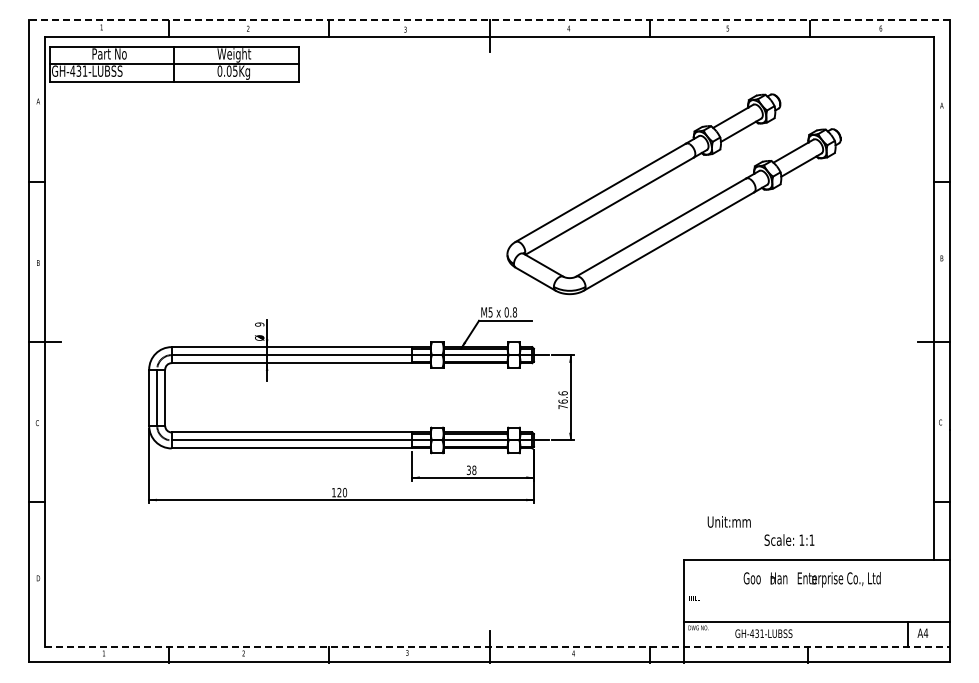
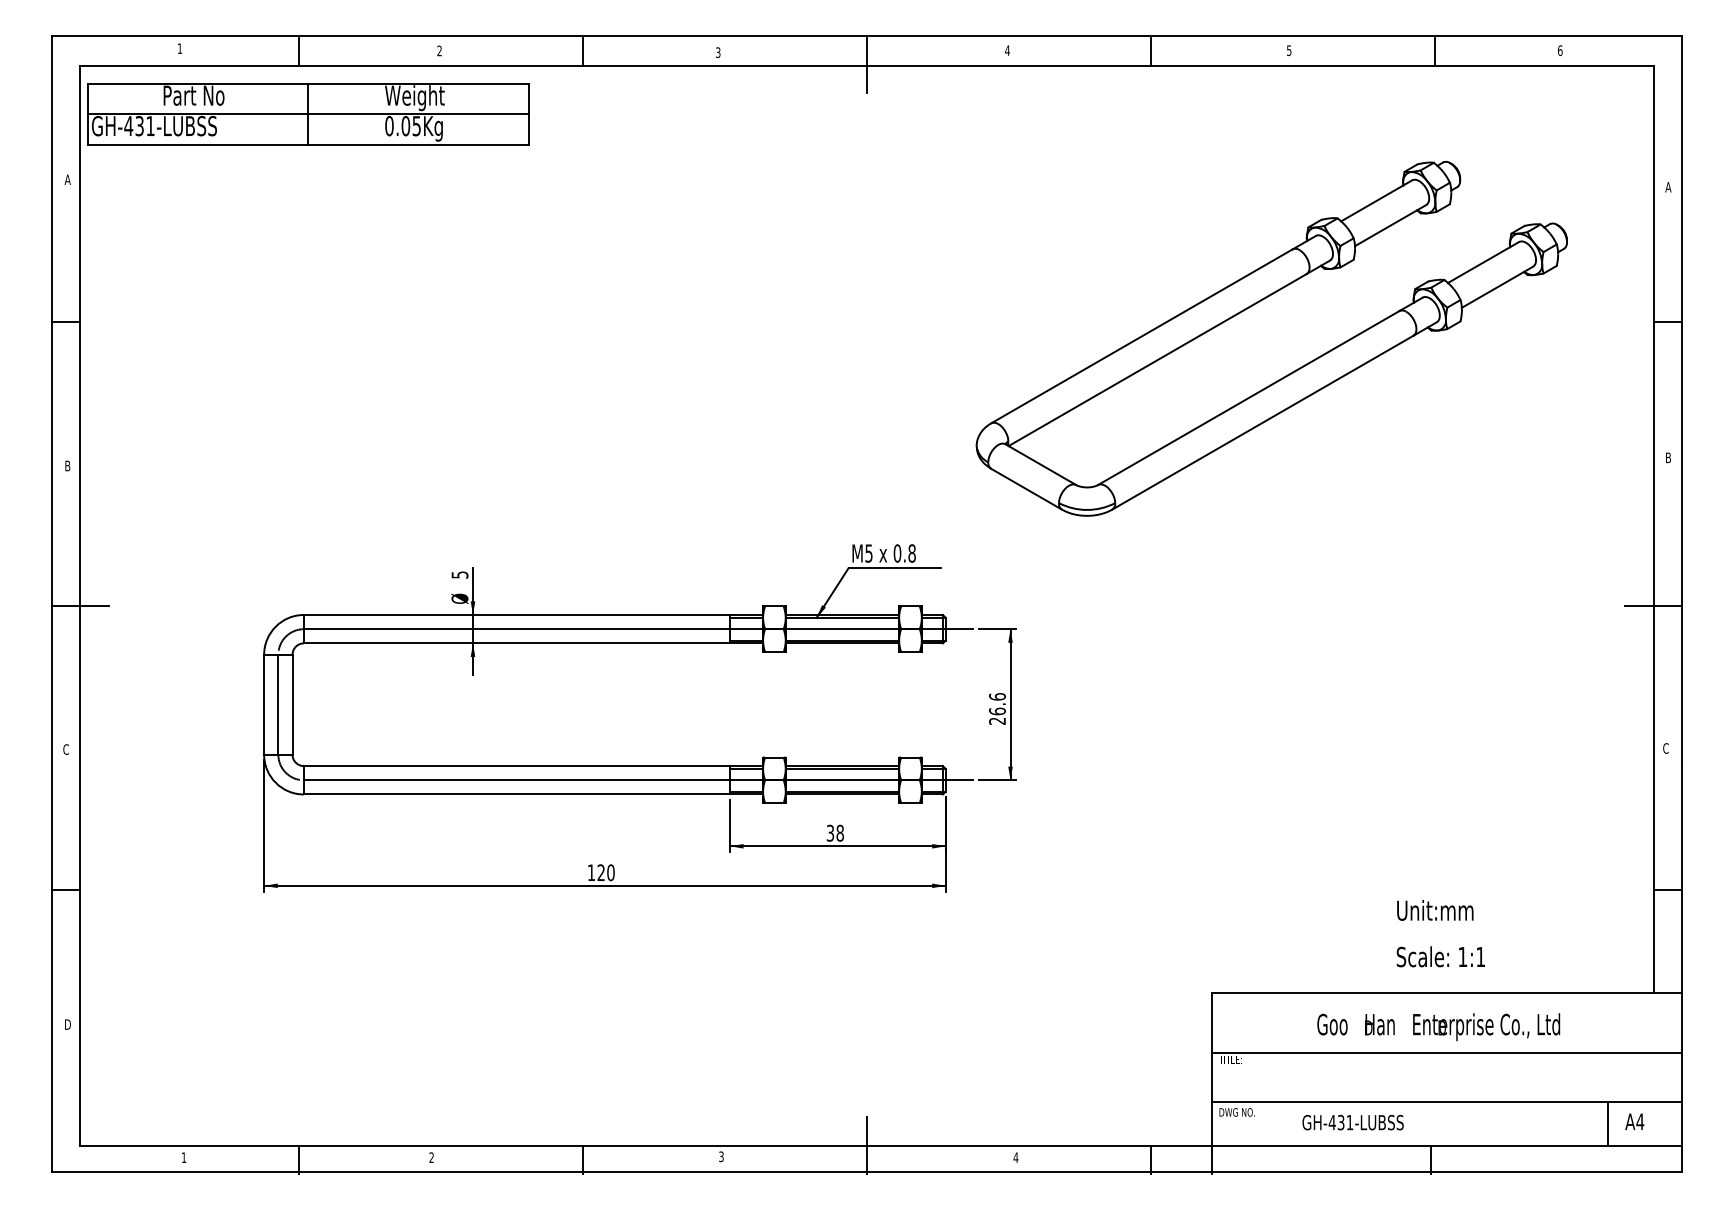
line: (489, 20) -> (867, 36), dashed -> solid
part: (663, 176) -> (1253, 307), moved
text: (259, 324) -> (459, 574), 9 -> 5
text: (562, 407) -> (996, 721), 76.6 -> 26.6
text: (728, 521) -> (1433, 909), moved
text: (789, 539) -> (1440, 955), moved
line: (816, 594) -> (1446, 1053), added
line: (498, 646) -> (882, 1145), dashed -> solid

